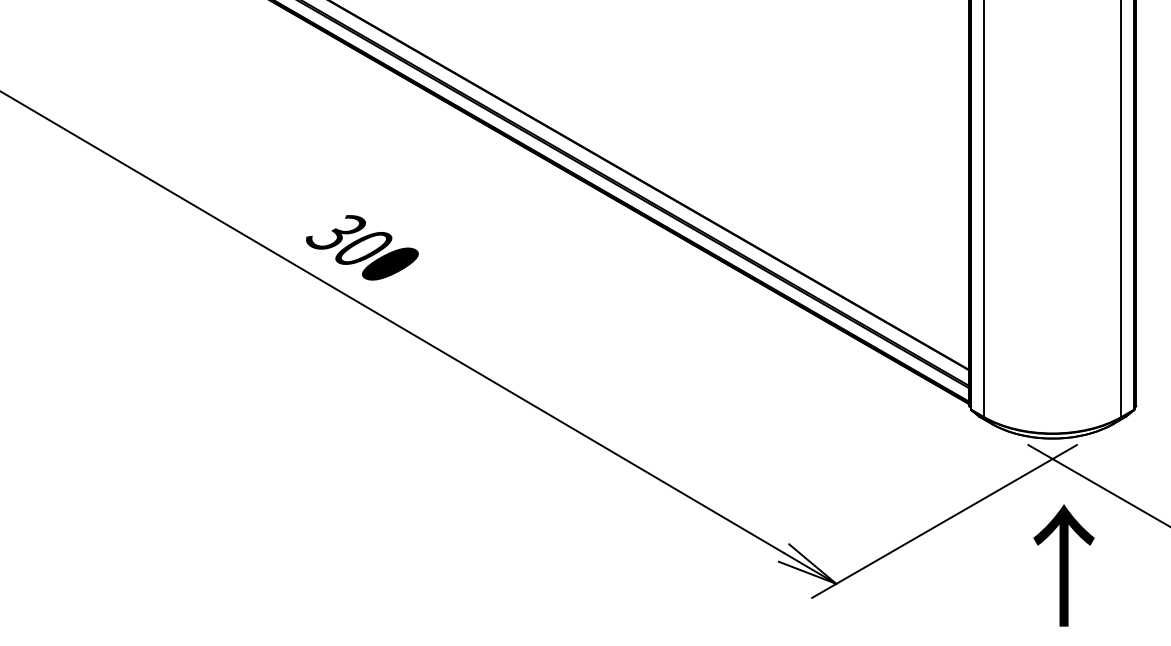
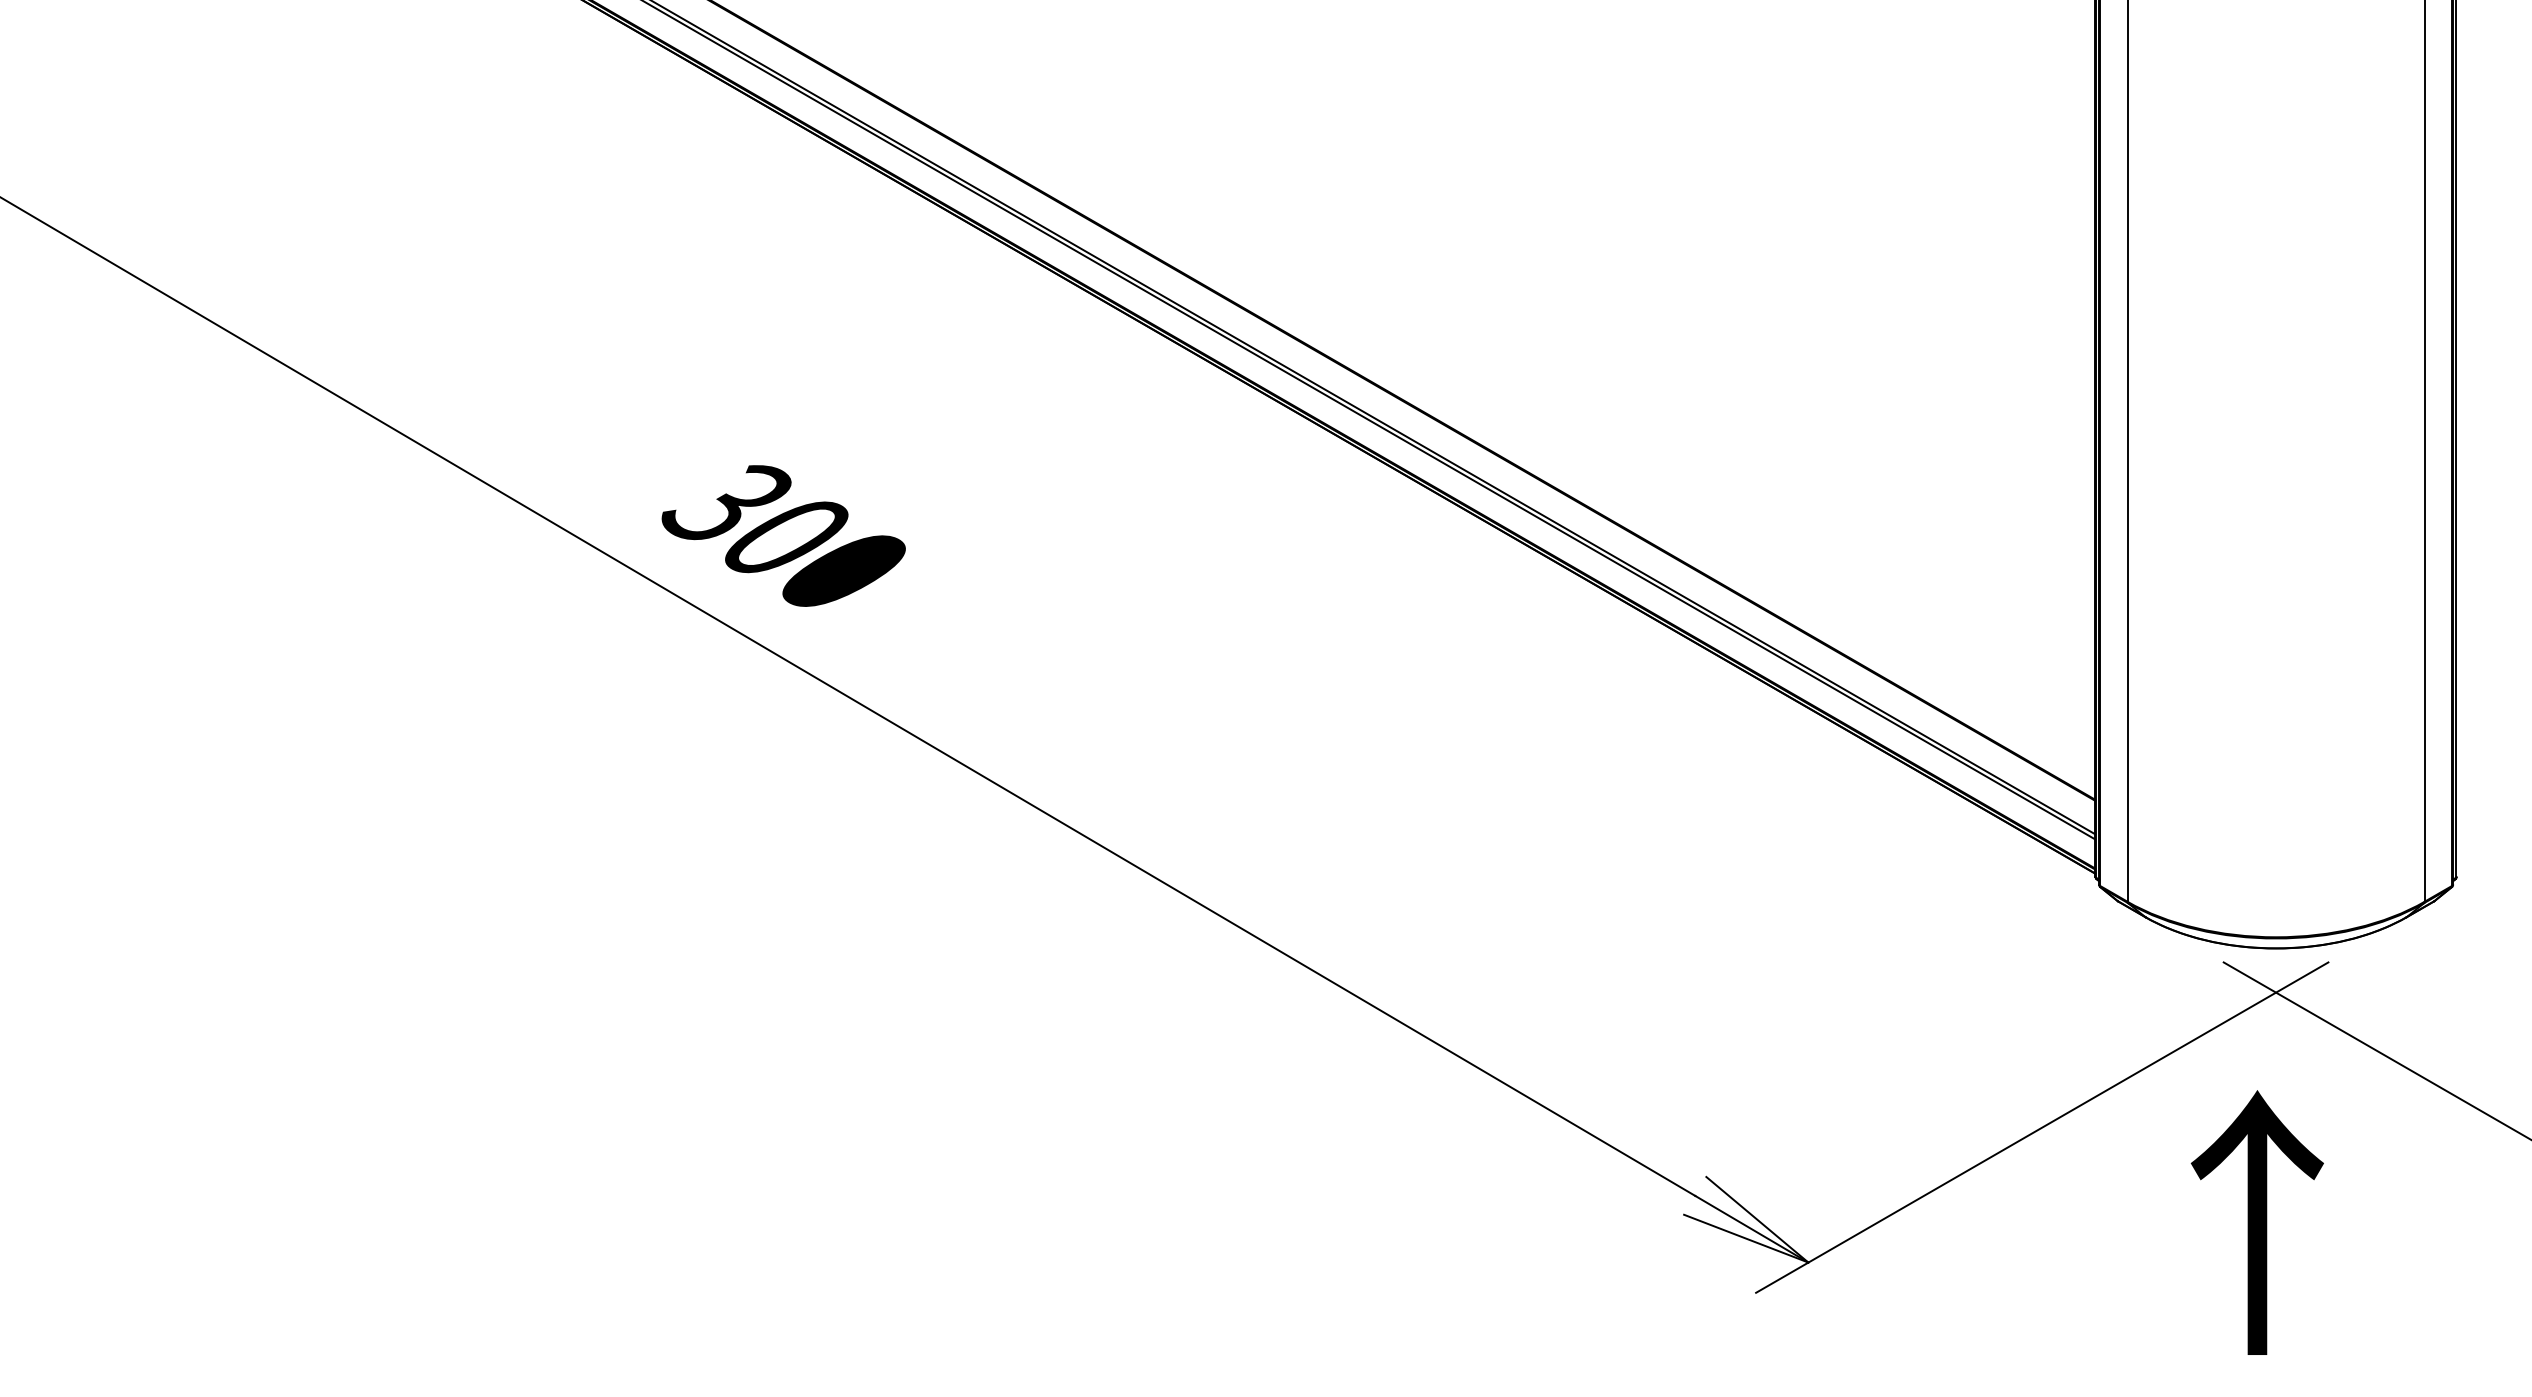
text: (1063, 565) -> (2256, 1222), moved

